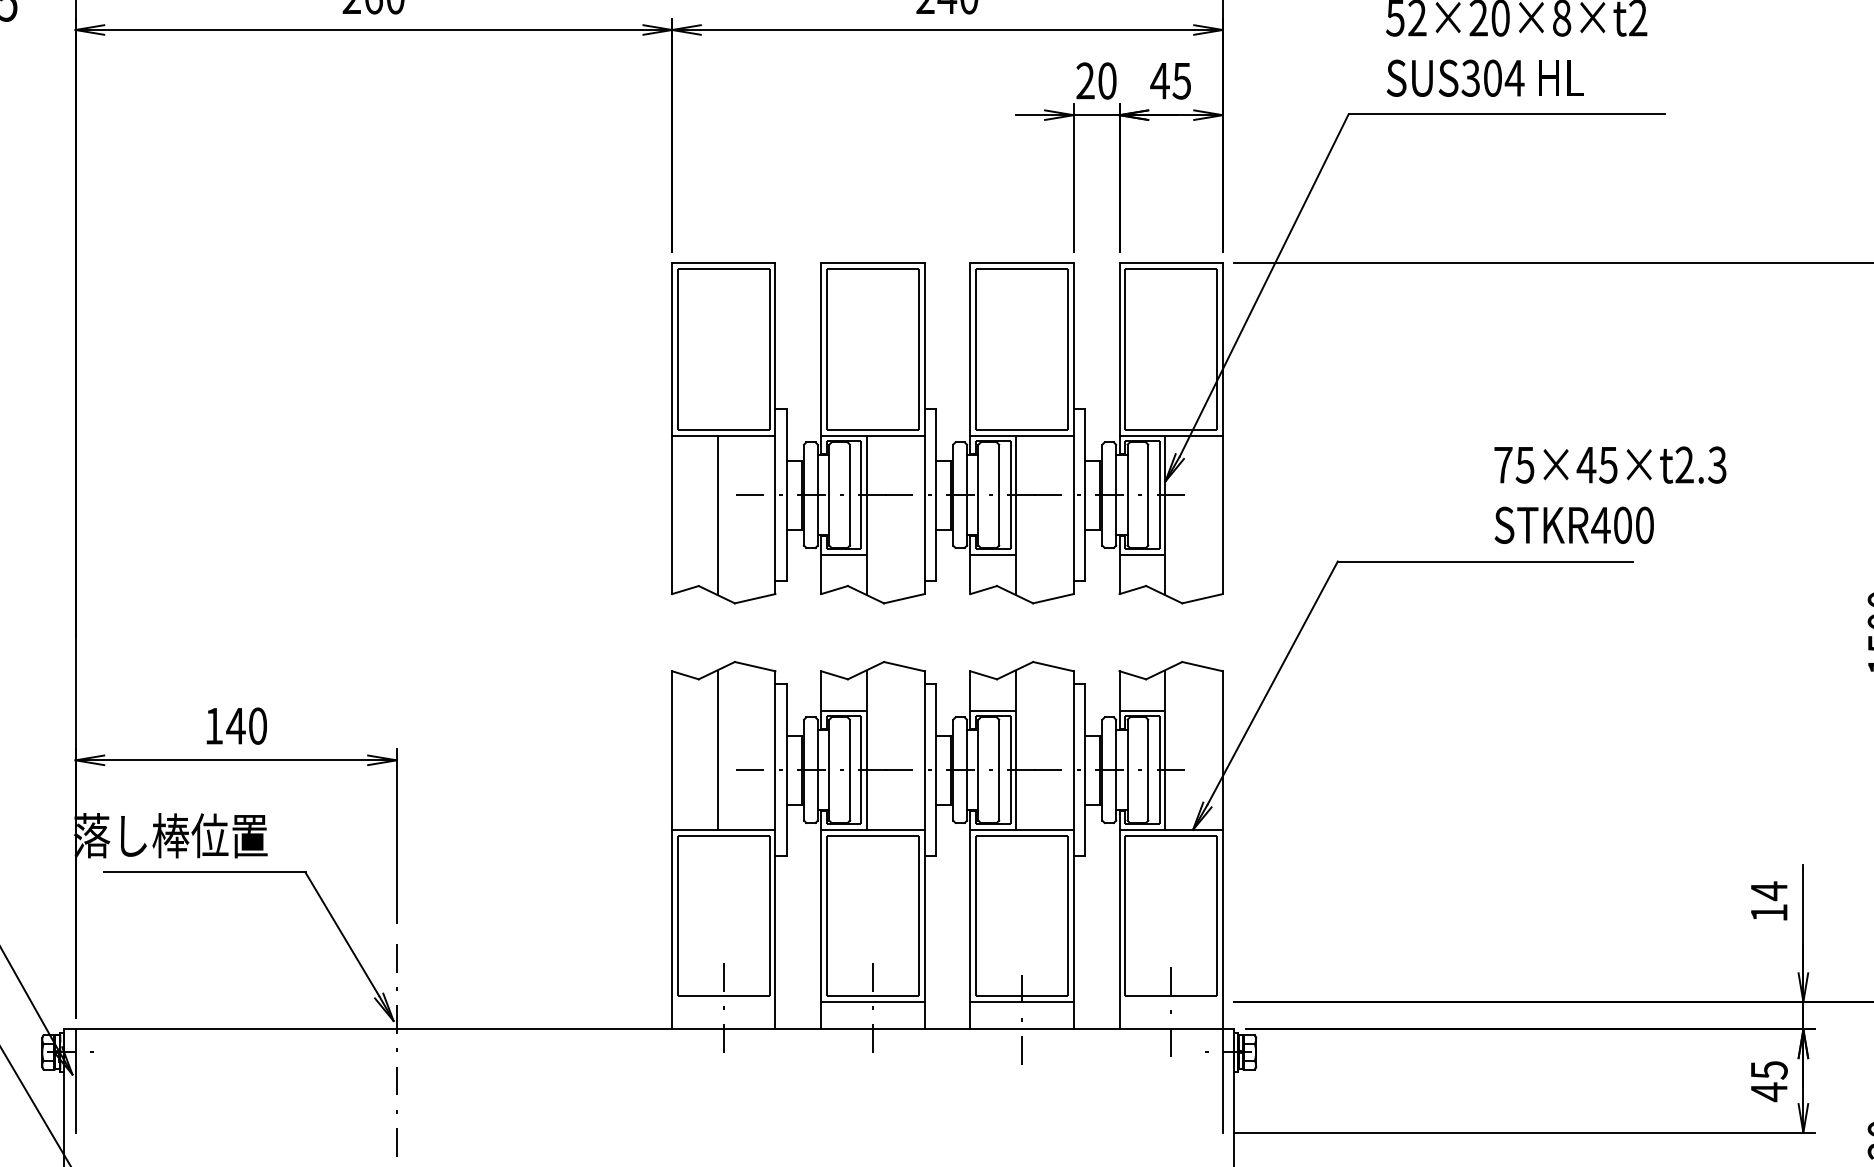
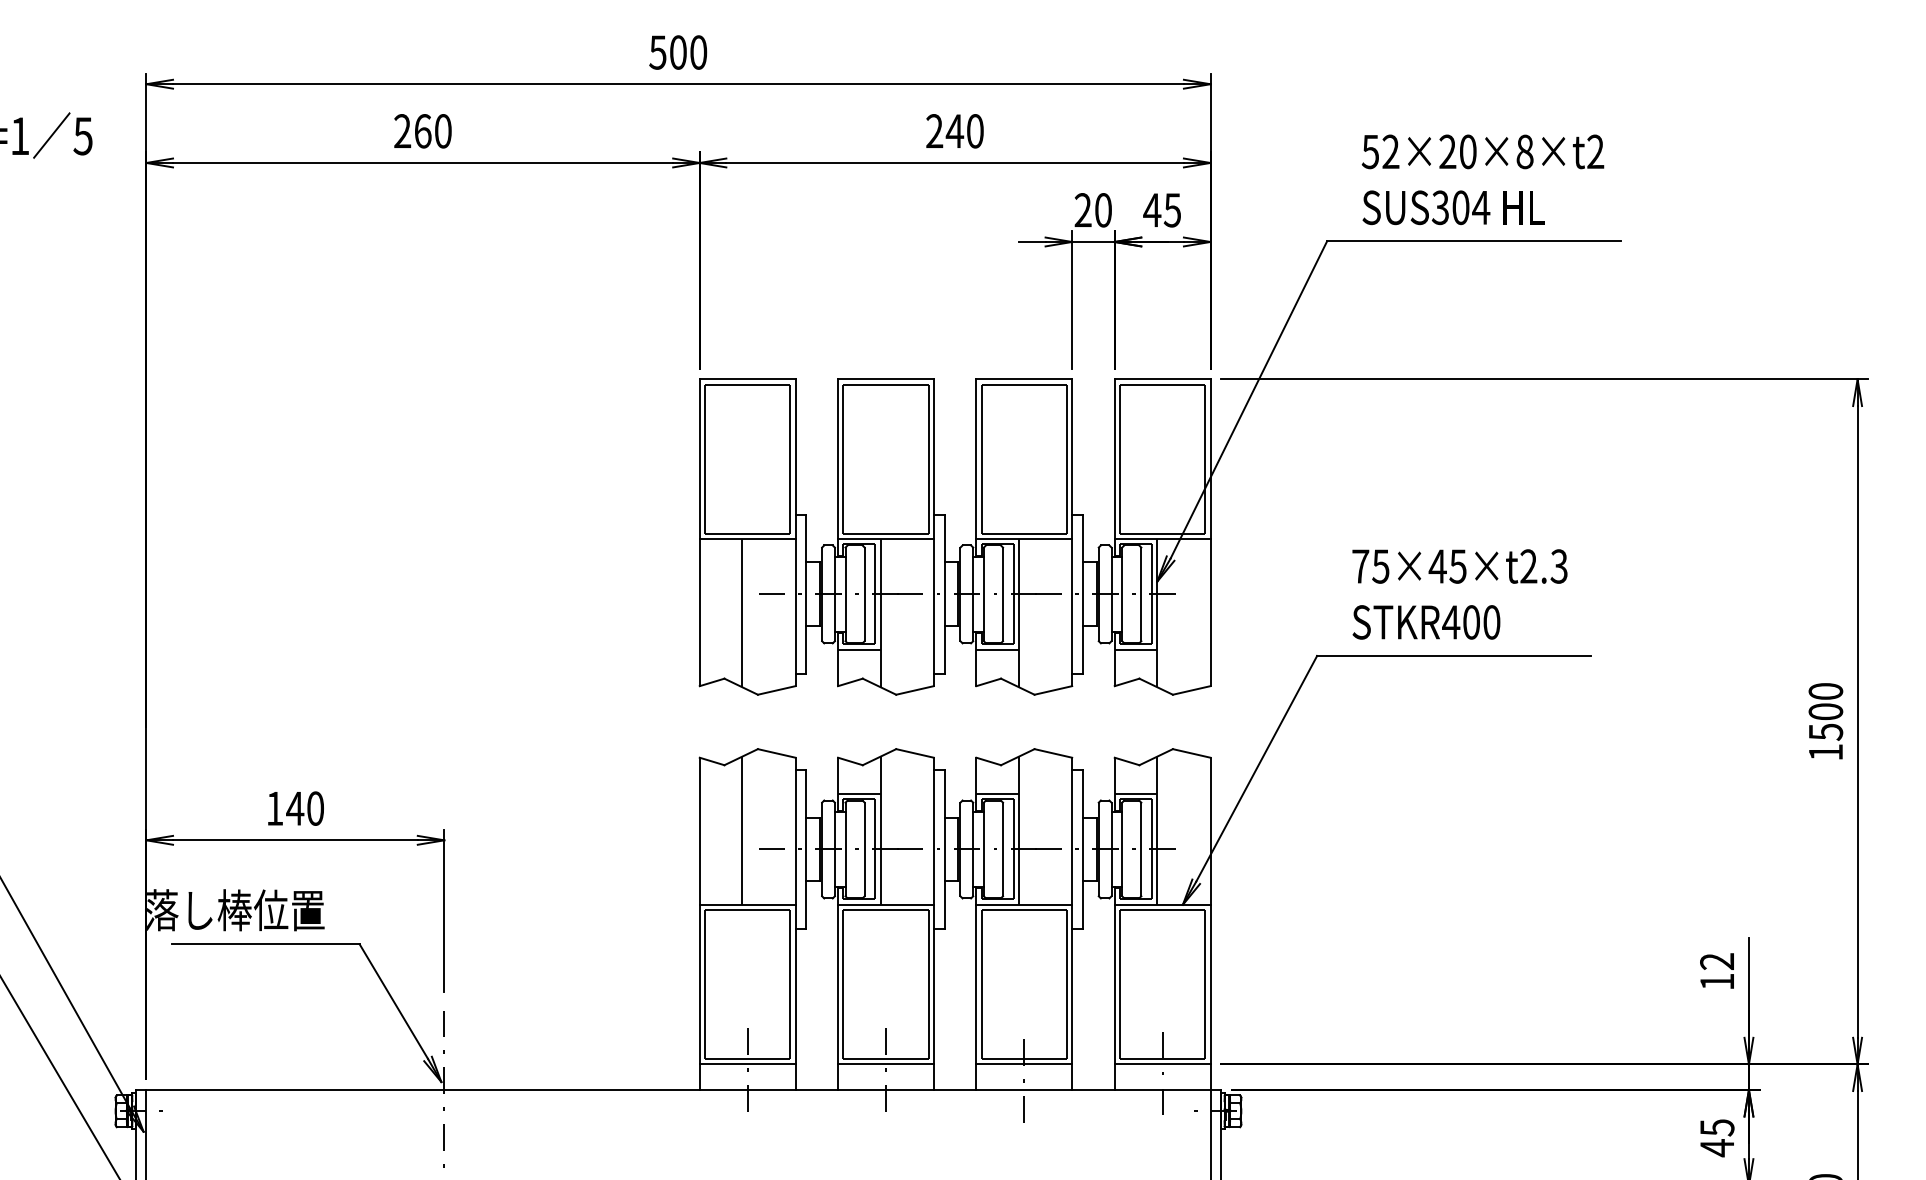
text: (1609, 495) -> (1459, 594), moved
text: (1768, 890) -> (1716, 961), 14 -> 12
line: (723, 1002) -> (747, 1064), added
line: (1171, 1002) -> (1162, 1064), added

